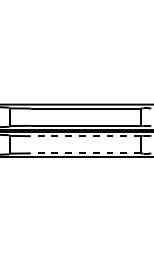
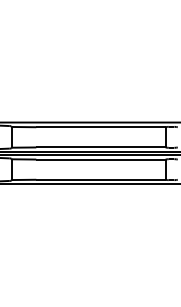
line: (85, 136) -> (100, 159), dashed -> solid
line: (85, 153) -> (100, 179), dashed -> solid

